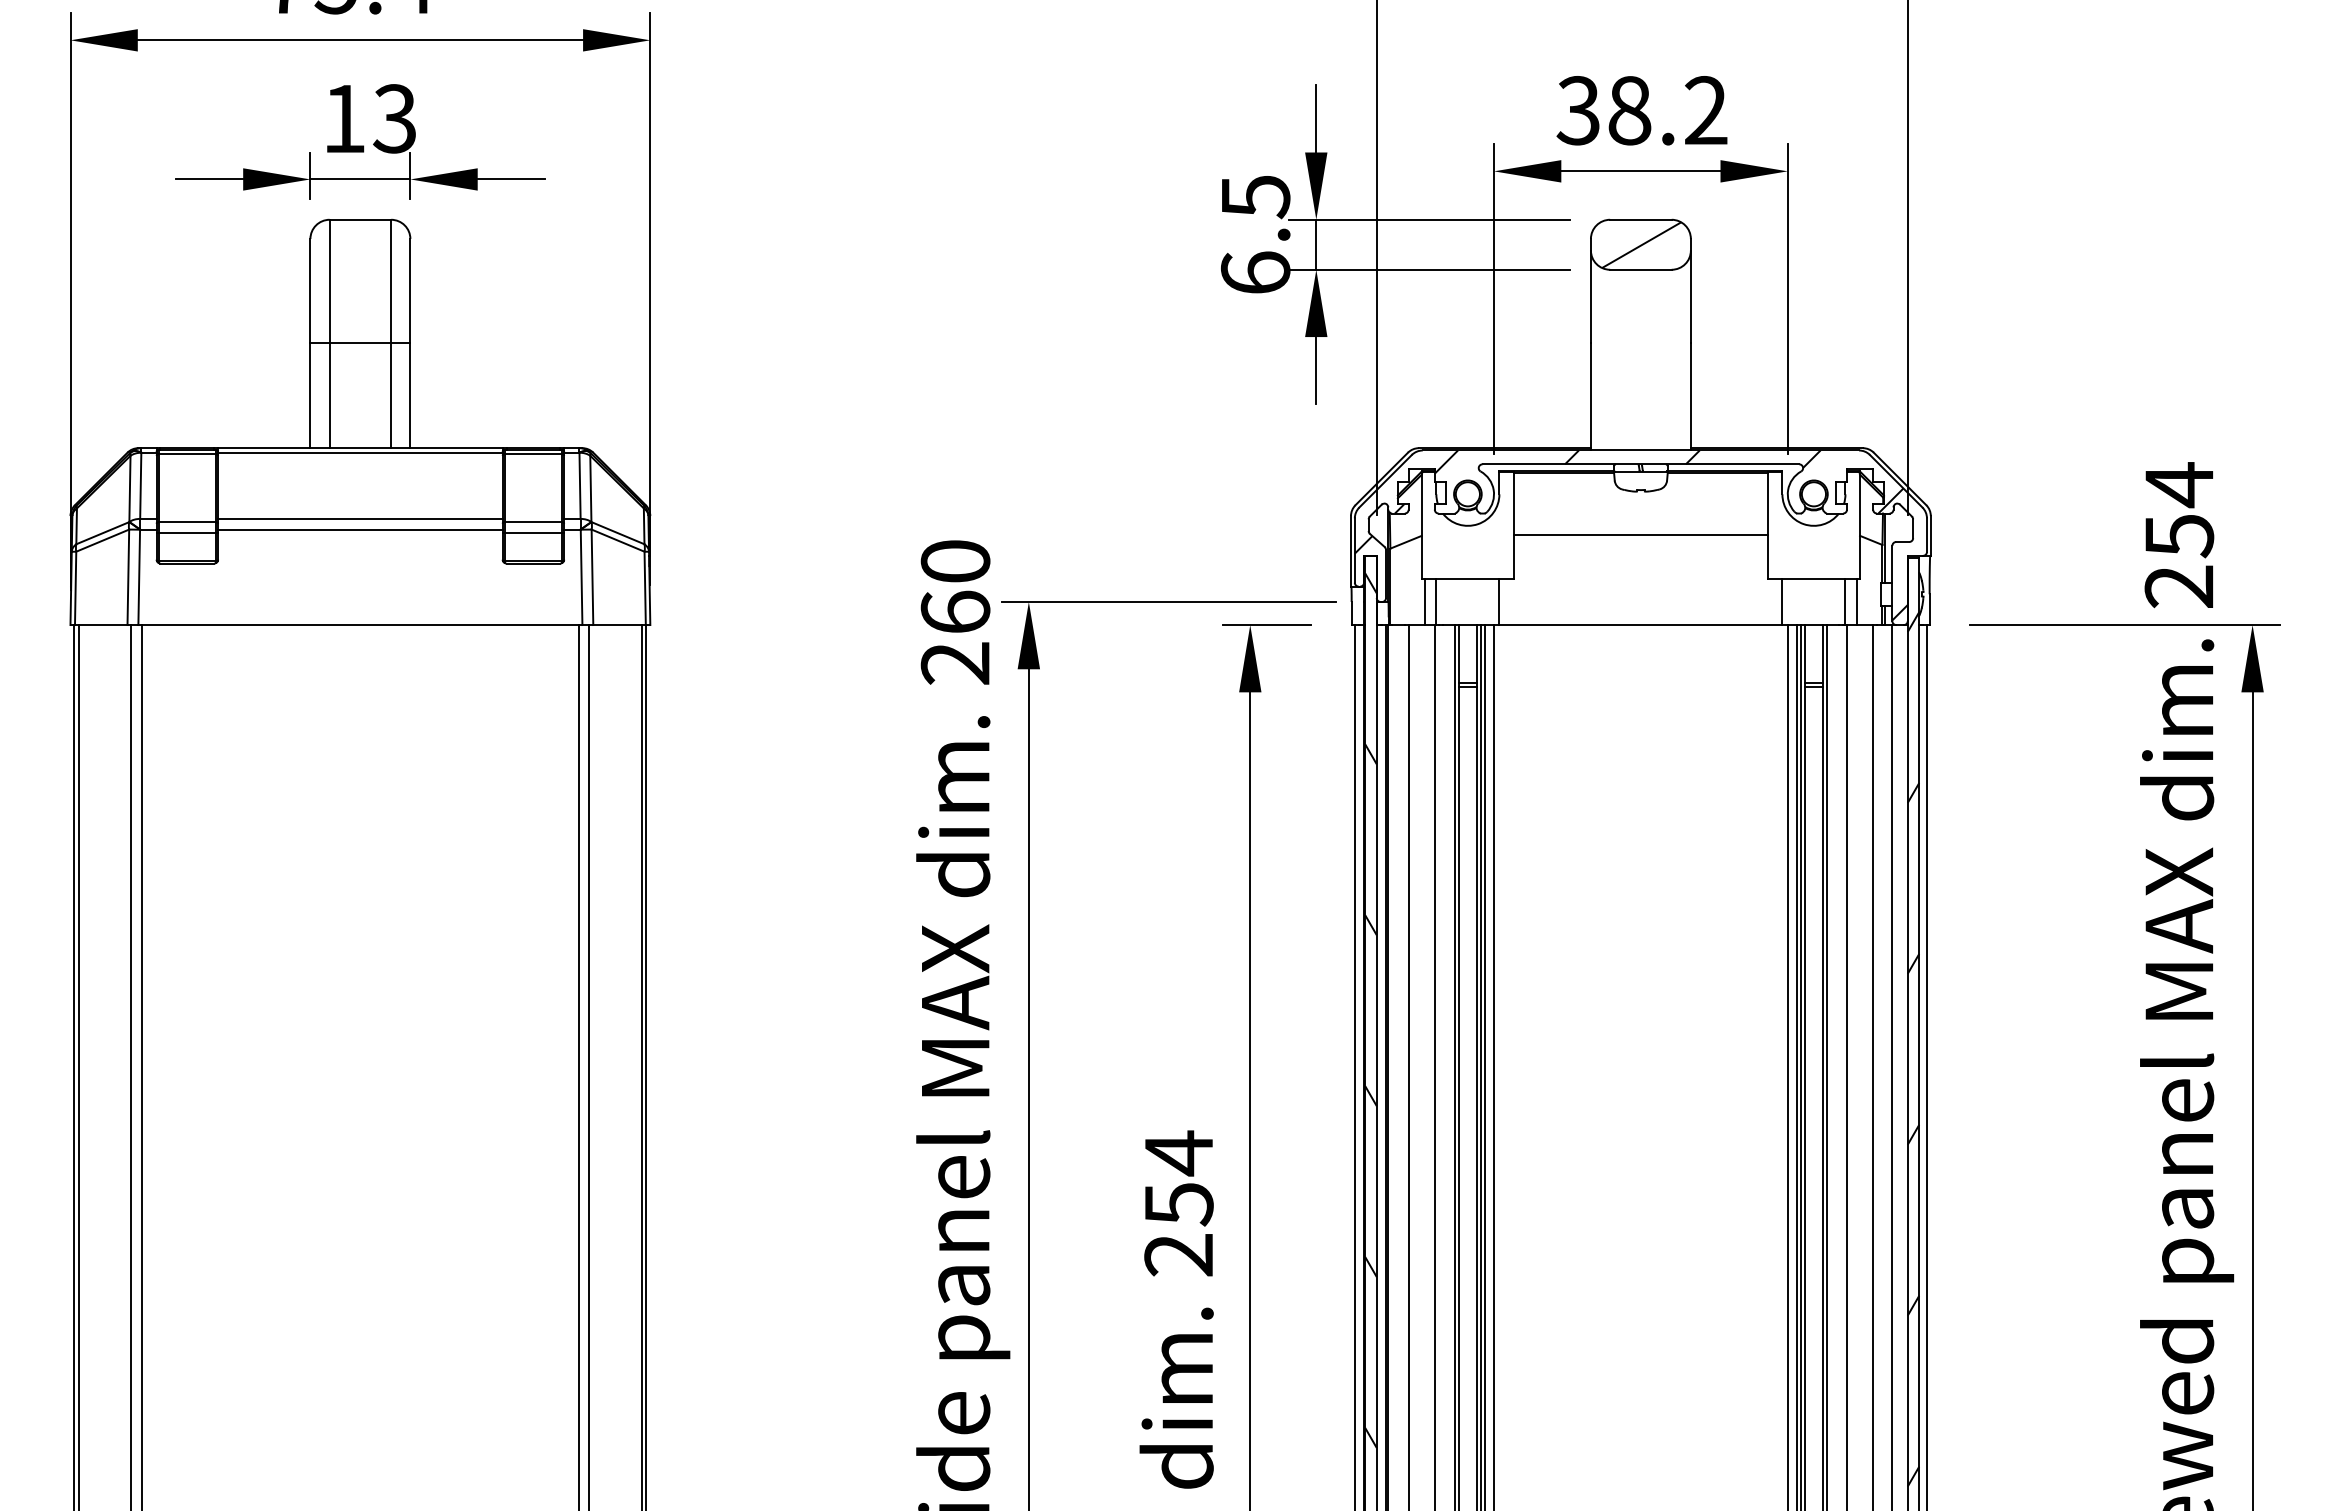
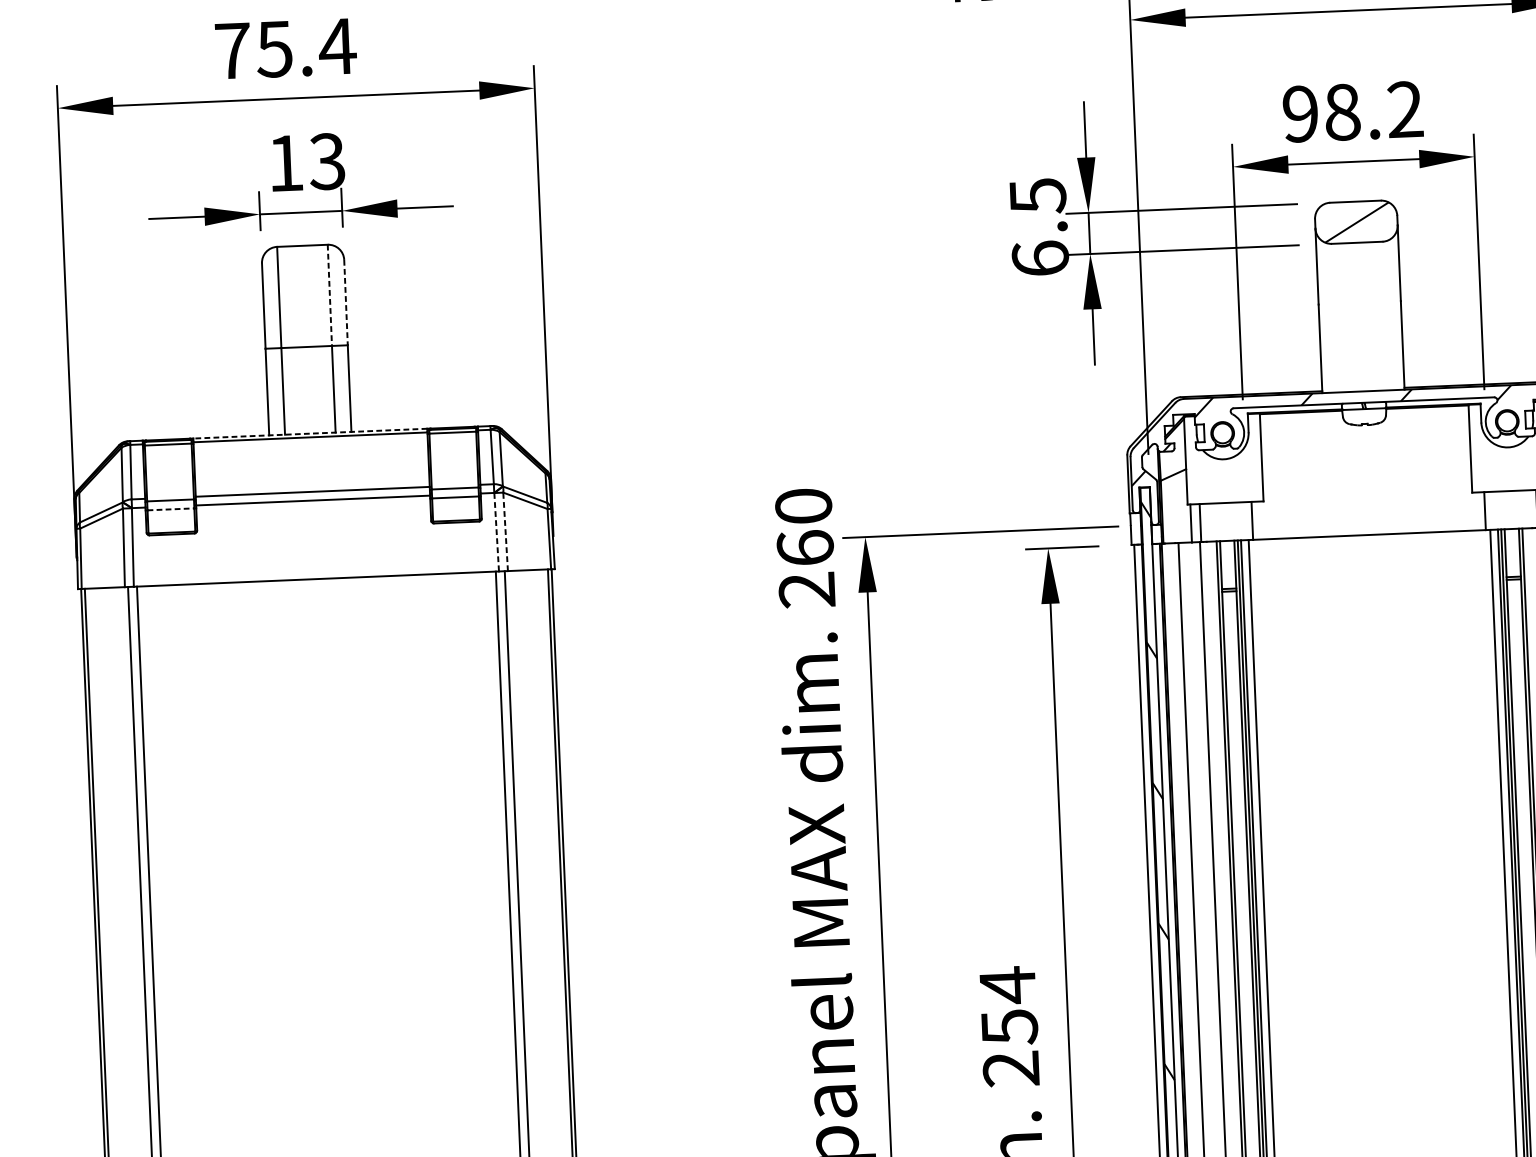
text: (1577, 110) -> (1299, 114), 38.2 -> 98.2
line: (391, 281) -> (330, 295), solid -> dashed
line: (410, 290) -> (346, 302), solid -> dashed
line: (359, 448) -> (309, 433), solid -> dashed
line: (187, 532) -> (171, 508), solid -> dashed
line: (1640, 534) -> (1366, 460), removed
line: (581, 577) -> (496, 532), solid -> dashed
line: (592, 577) -> (505, 532), solid -> dashed

